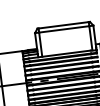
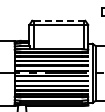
line: (64, 24) -> (59, 20), solid -> dashed

